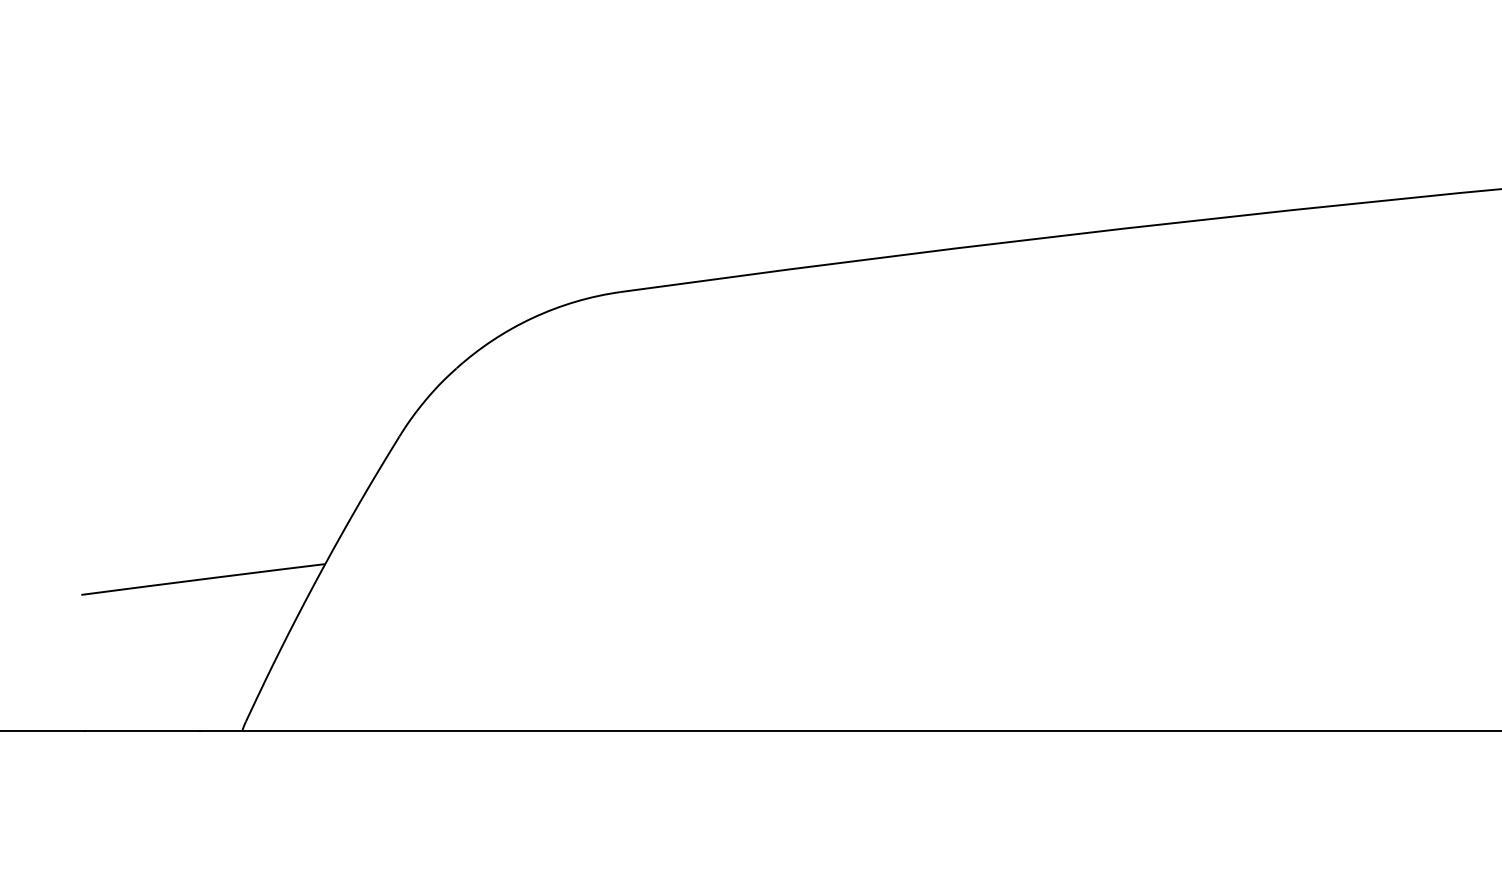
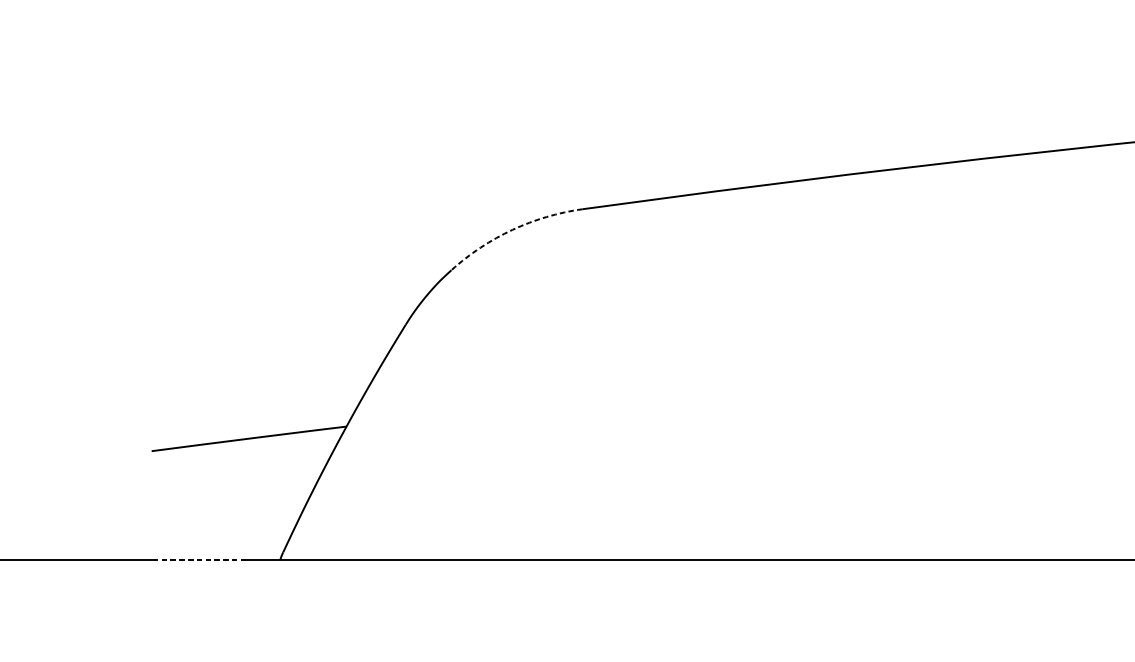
arc: (533, 317) -> (512, 229), solid -> dashed
line: (141, 731) -> (199, 560), solid -> dashed

